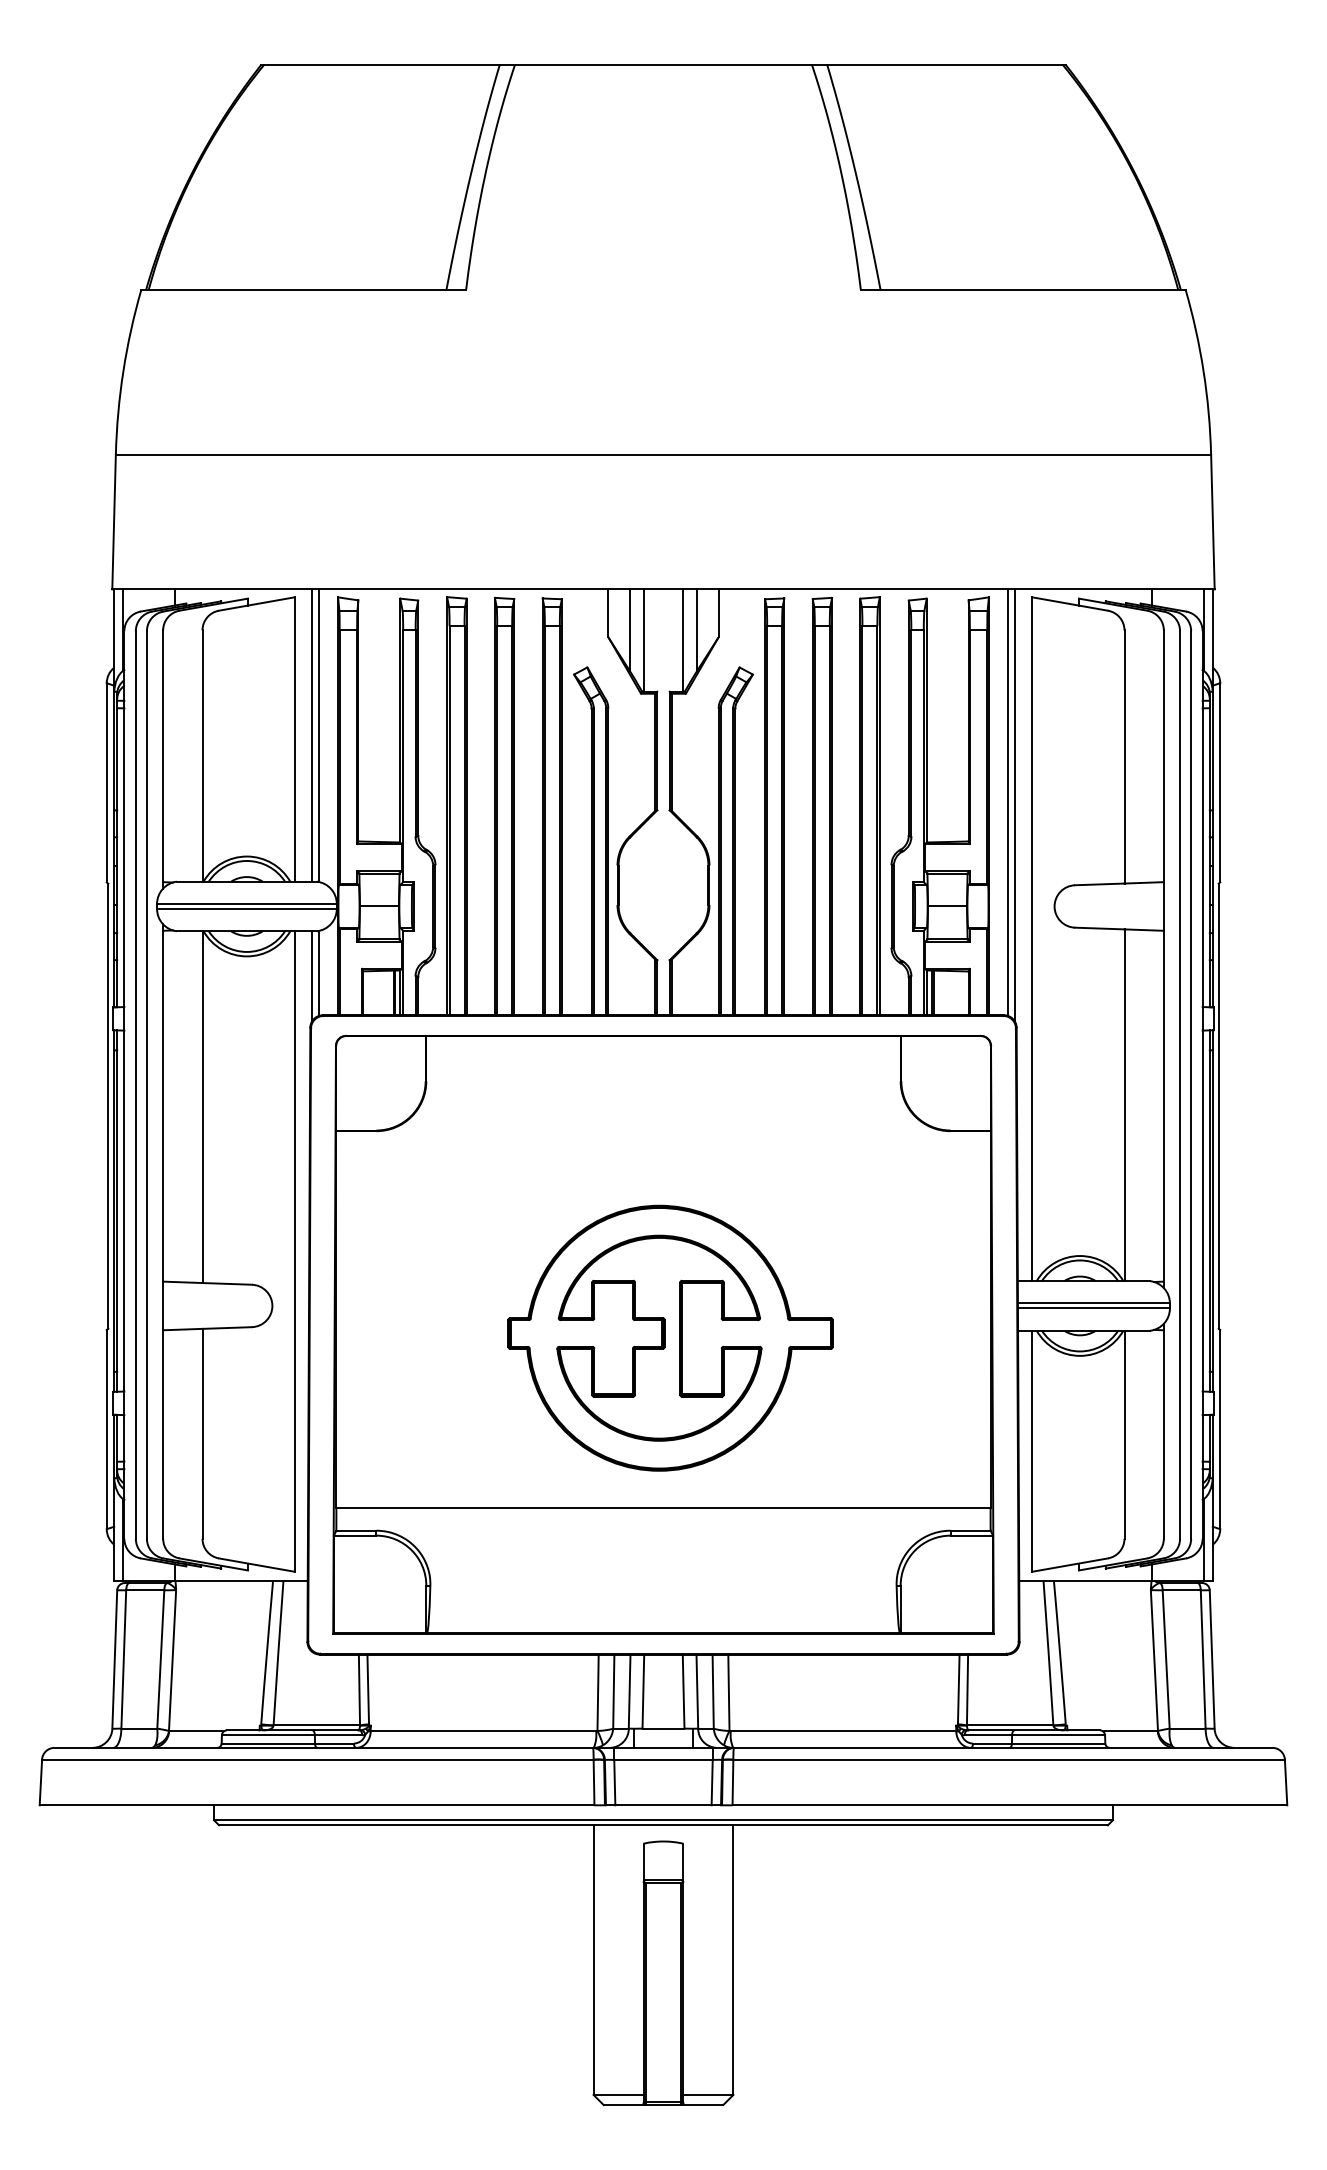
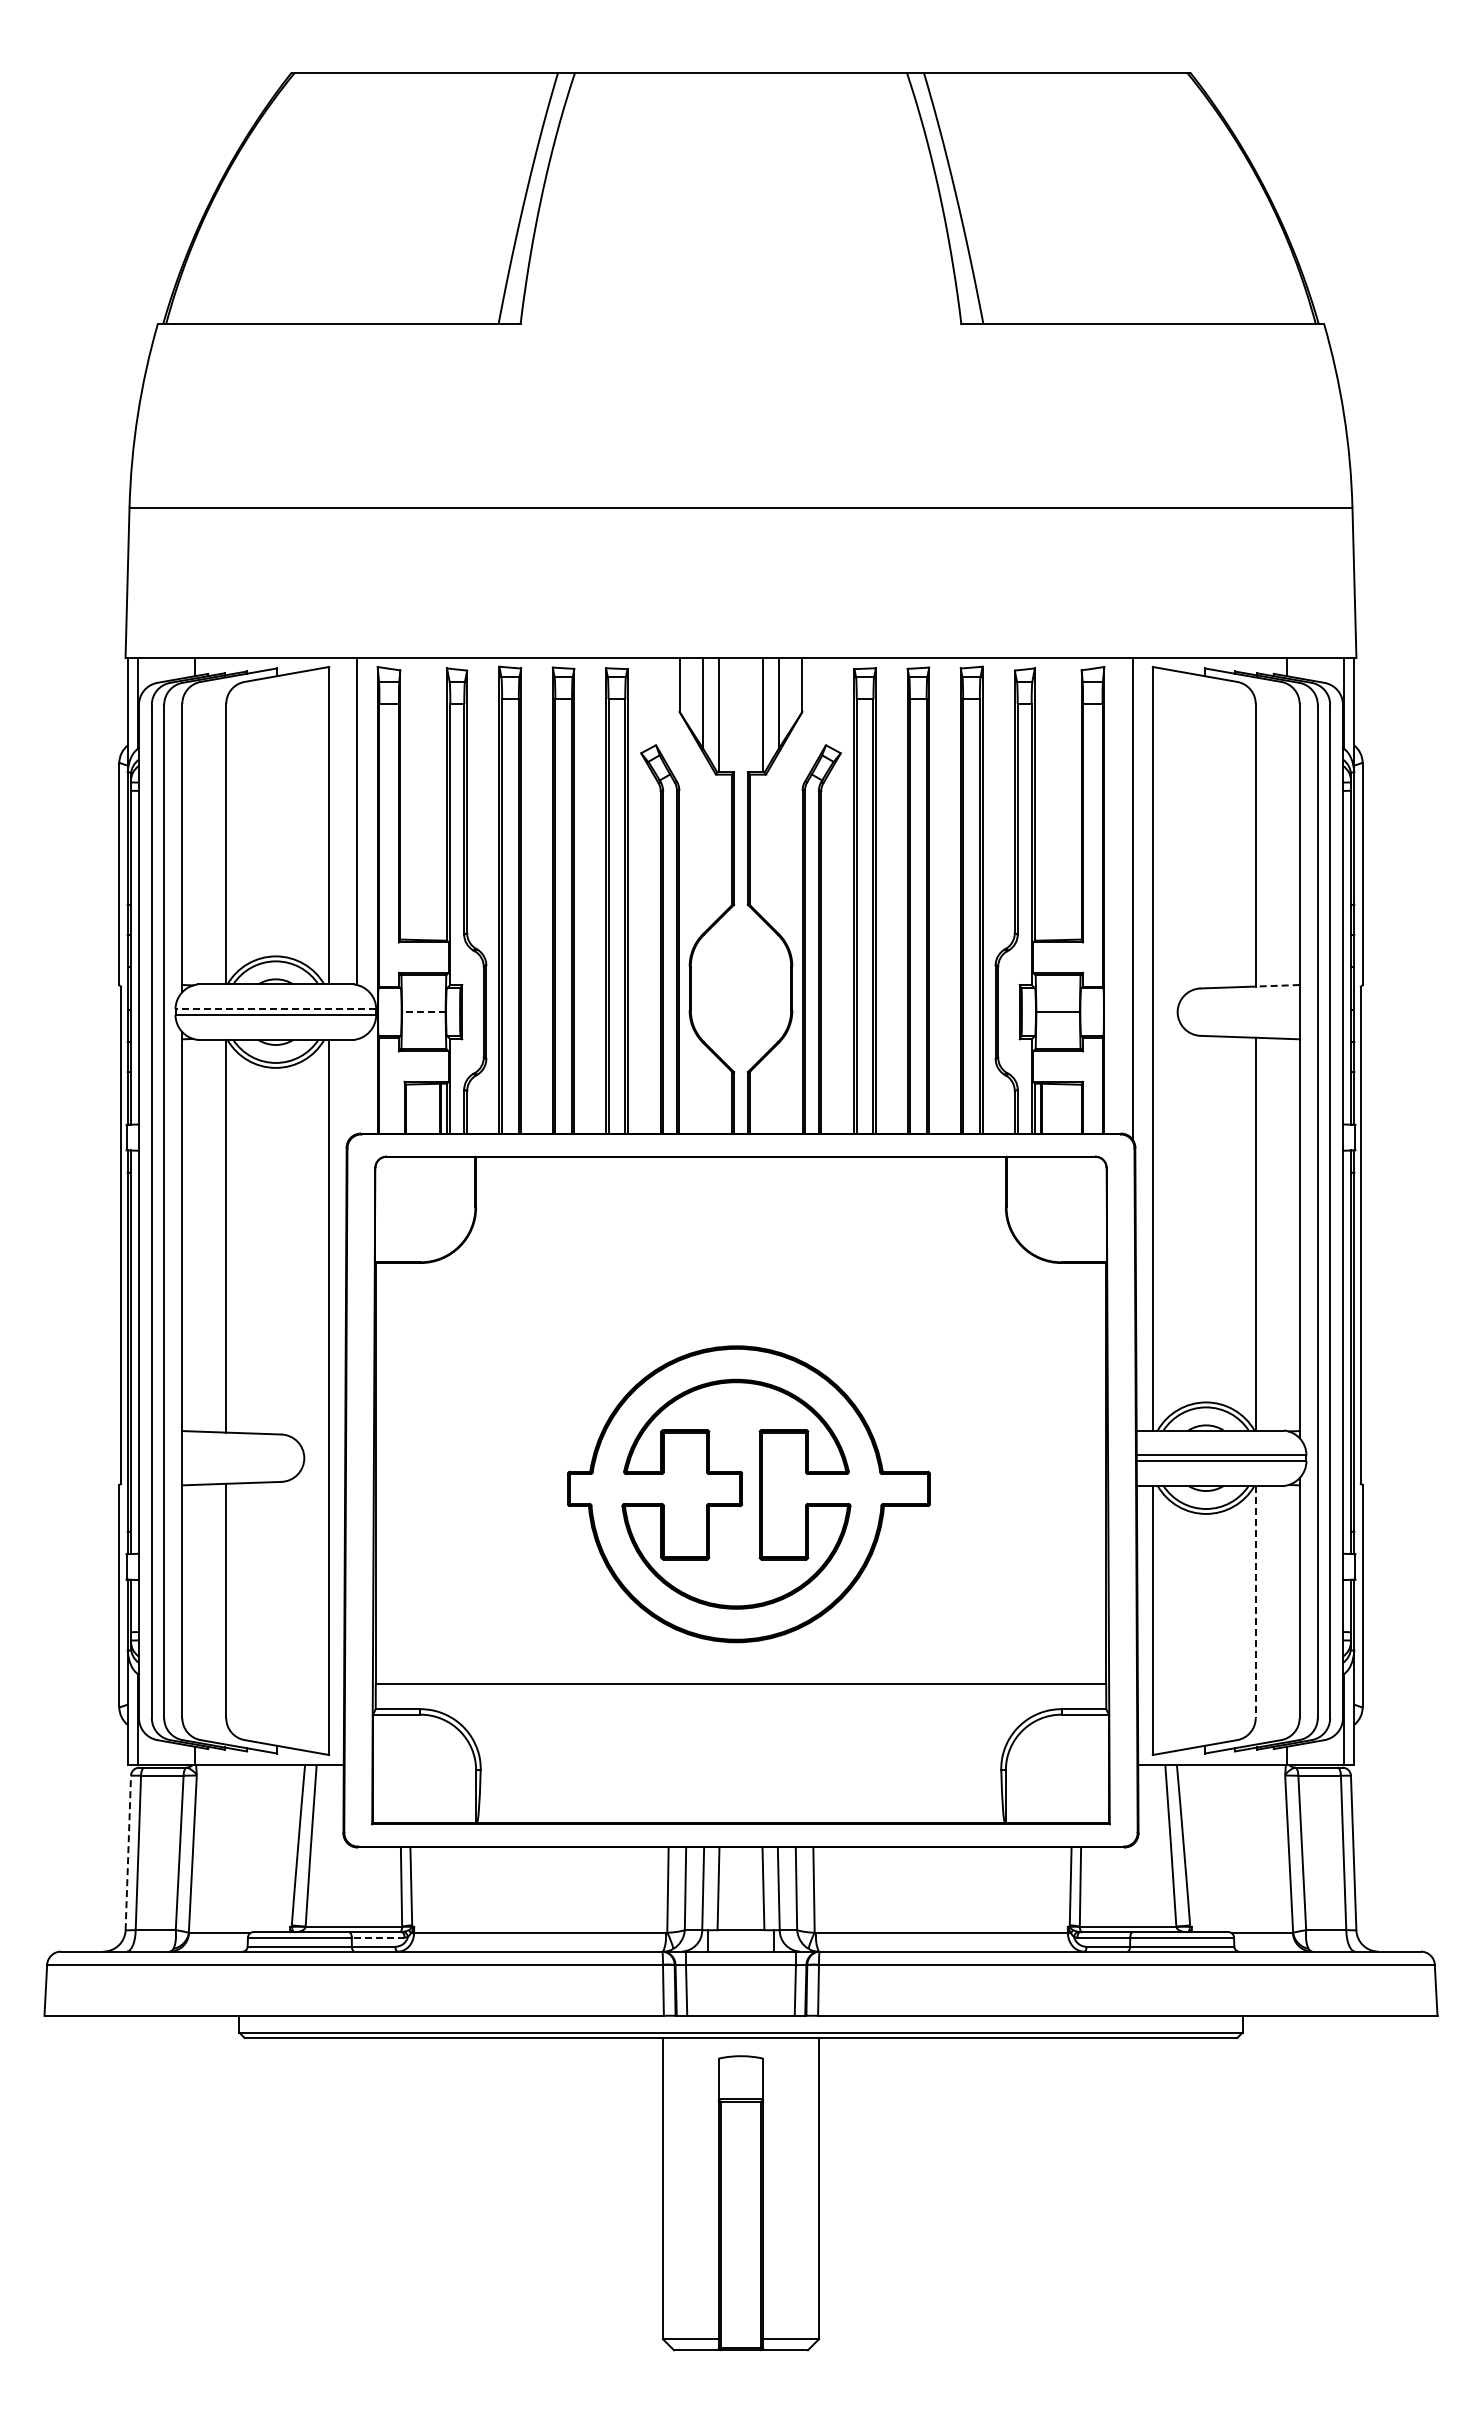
line: (311, 735) -> (348, 821), removed
line: (1007, 802) -> (1125, 896), removed
line: (1143, 882) -> (1277, 985), solid -> dashed
line: (246, 904) -> (275, 1009), solid -> dashed
line: (379, 906) -> (423, 1012), solid -> dashed
line: (319, 973) -> (356, 1086), removed
line: (311, 975) -> (348, 1089), removed
line: (1124, 1435) -> (1255, 1602), solid -> dashed
line: (114, 1659) -> (128, 1852), solid -> dashed
line: (337, 1735) -> (377, 1937), solid -> dashed

